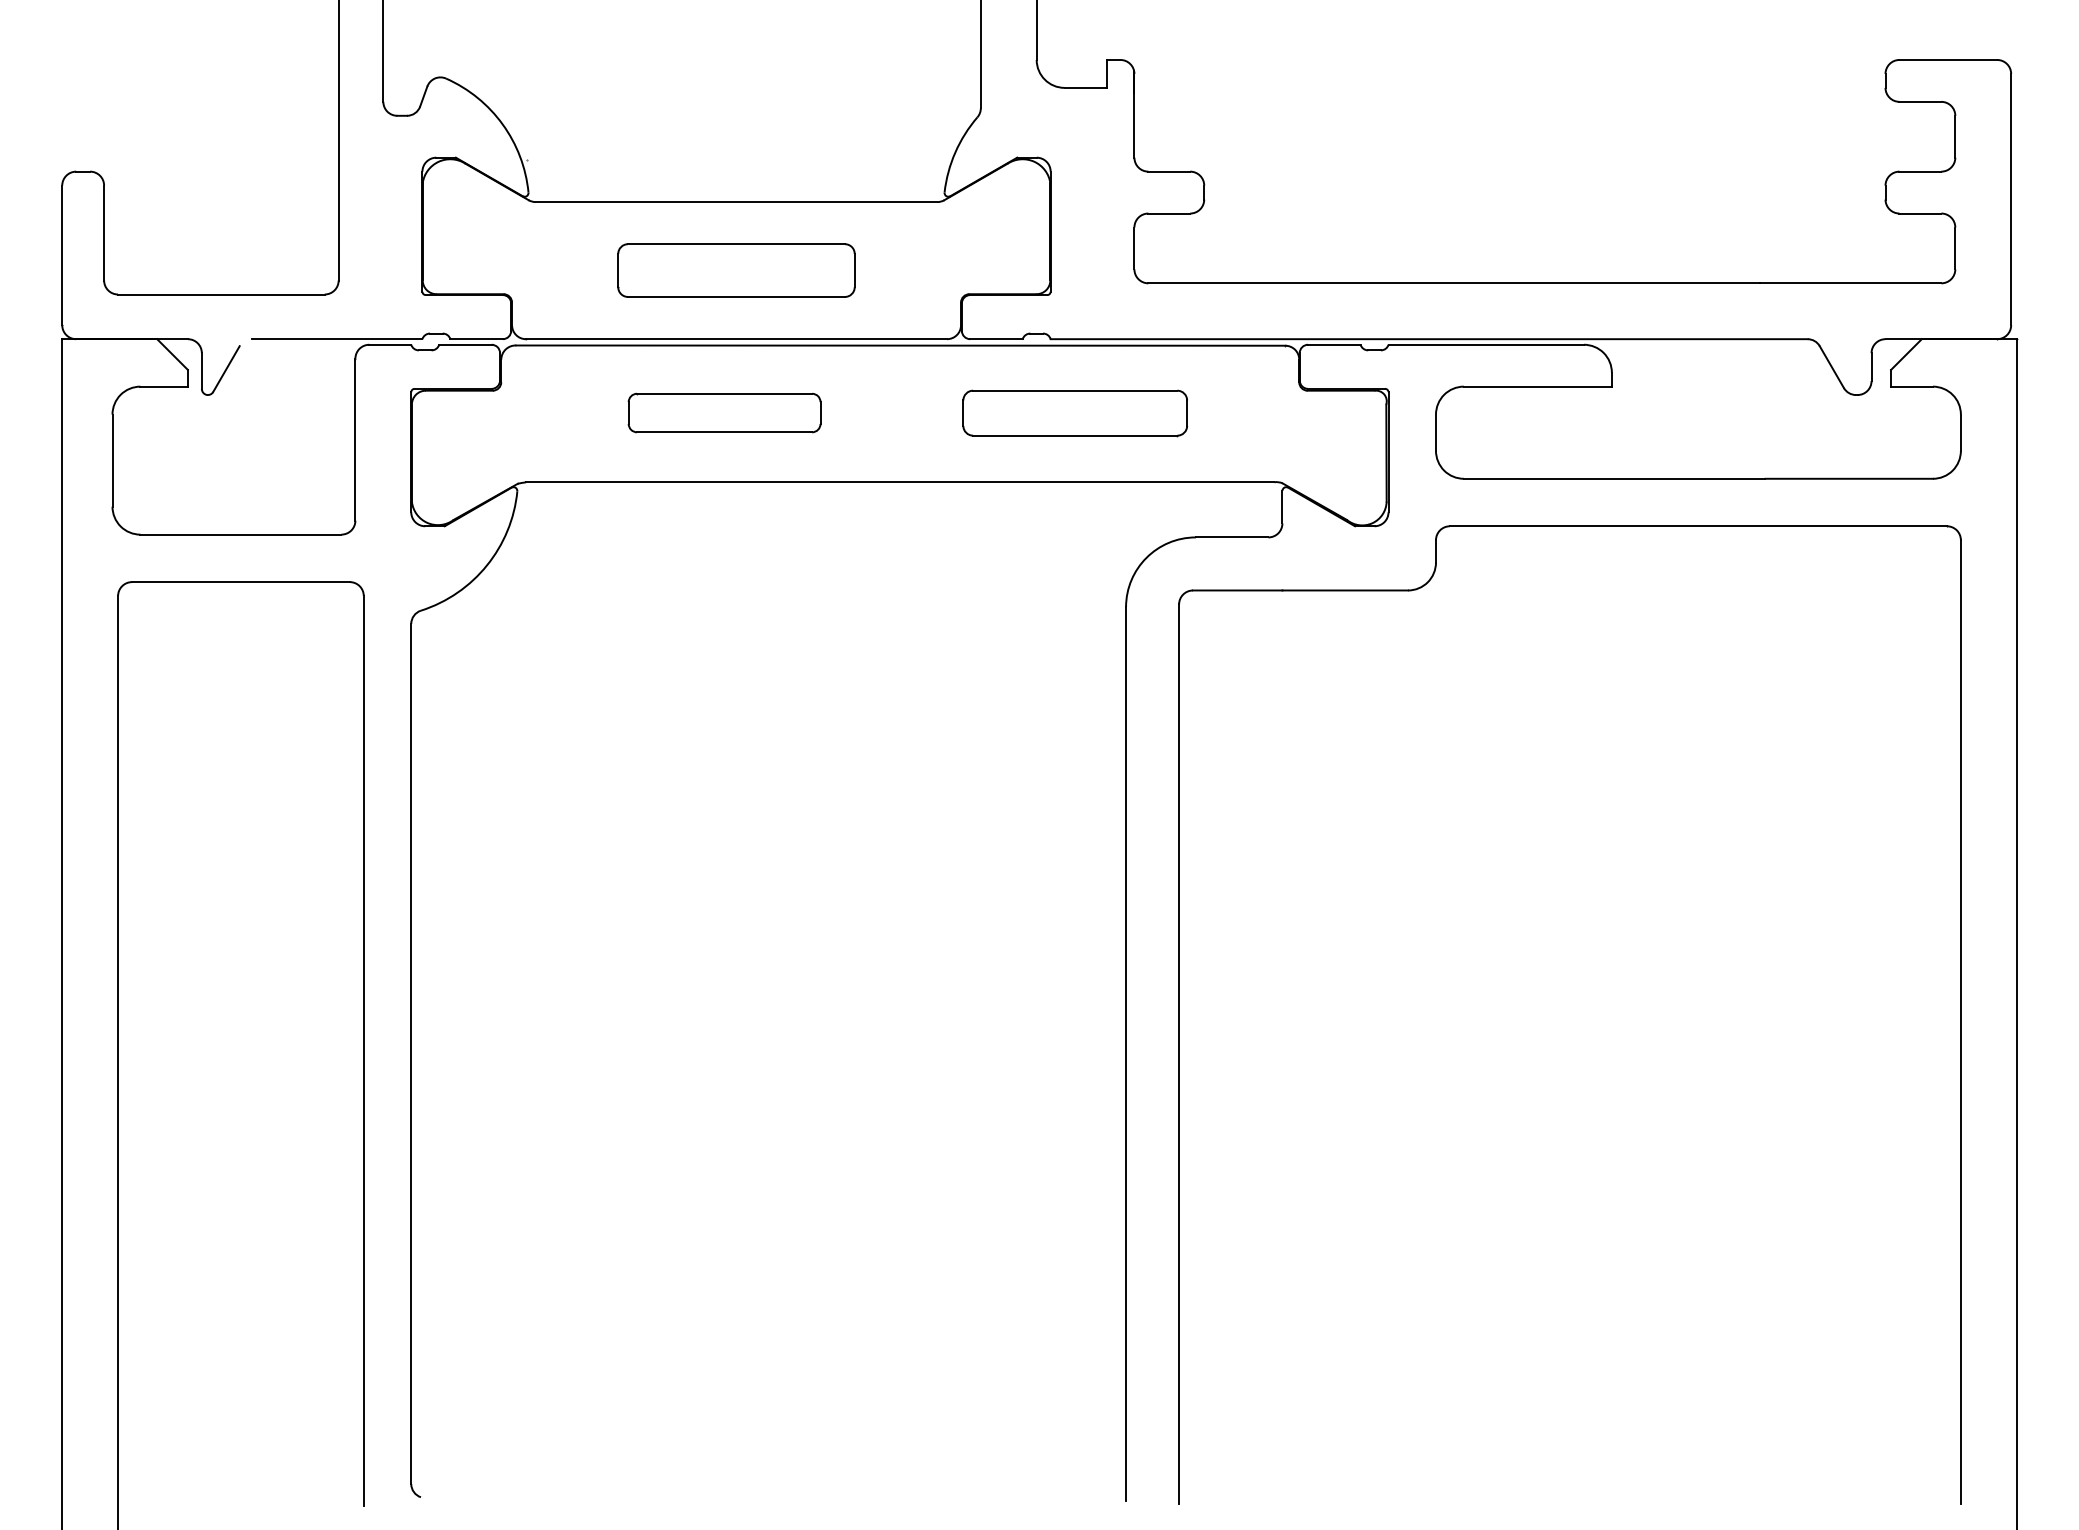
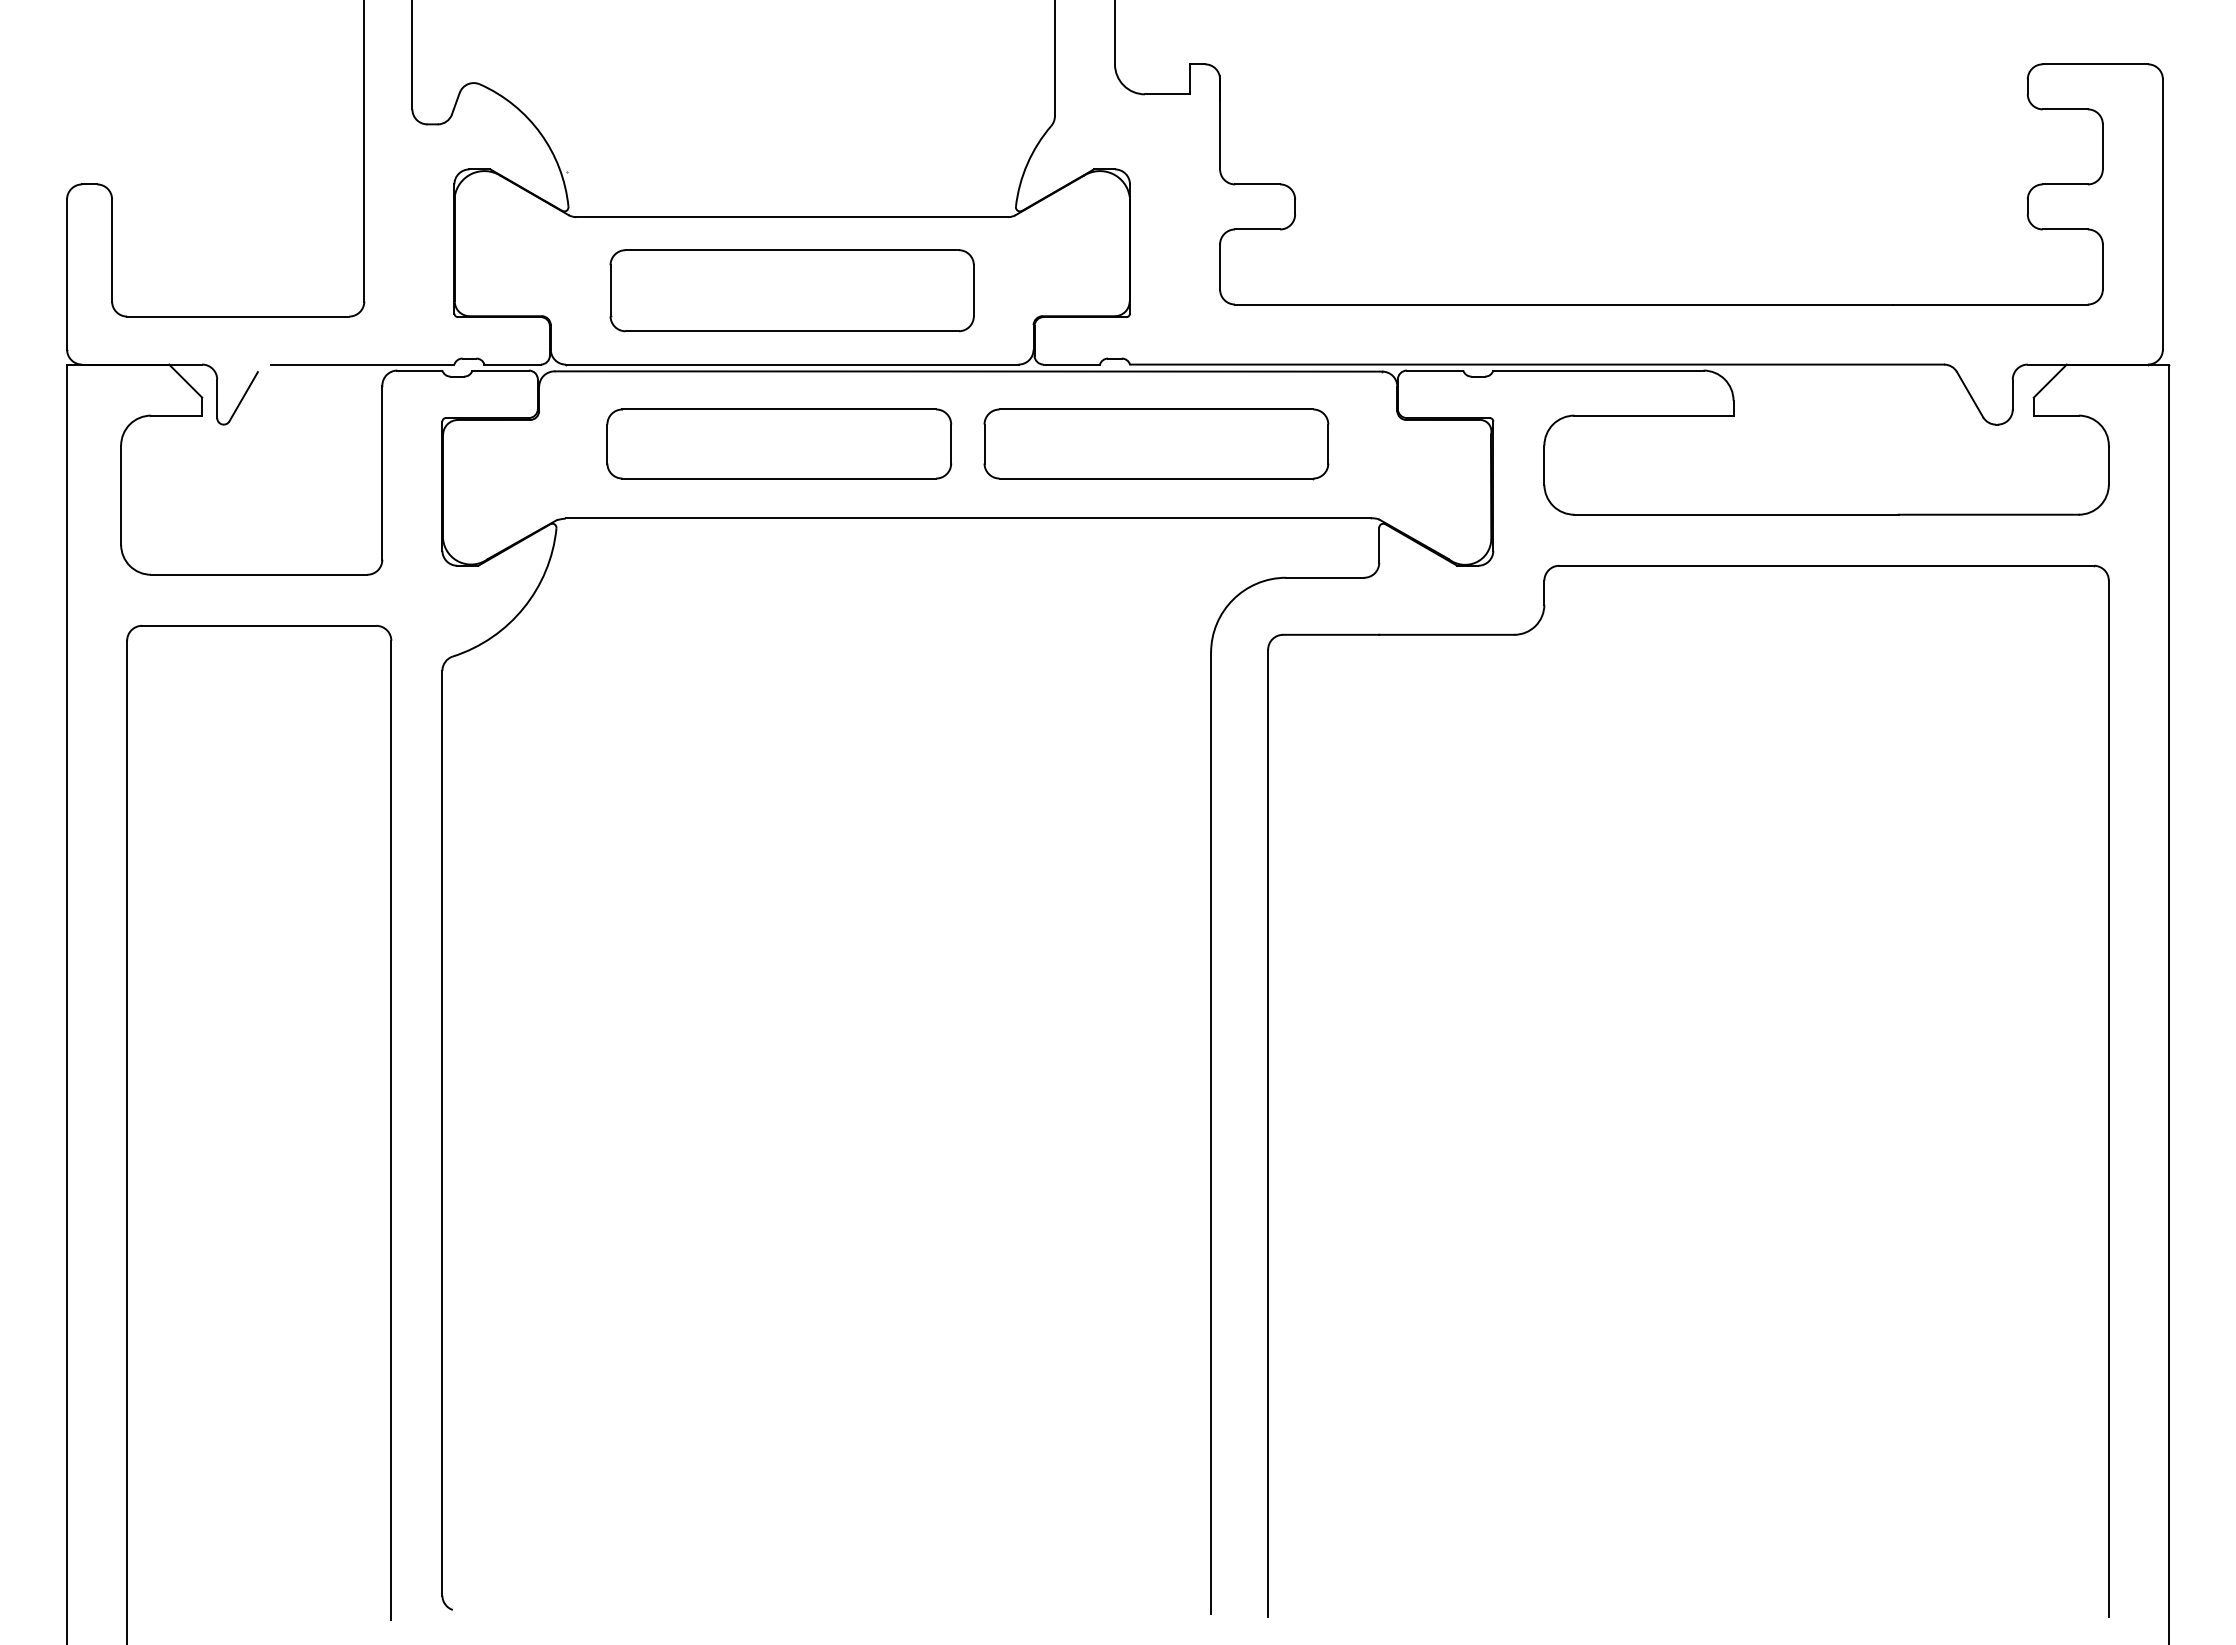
part: (735, 270) -> (791, 290), size x1.43
part: (724, 412) -> (779, 443), size x1.67
part: (1075, 413) -> (1156, 444), size x1.43

